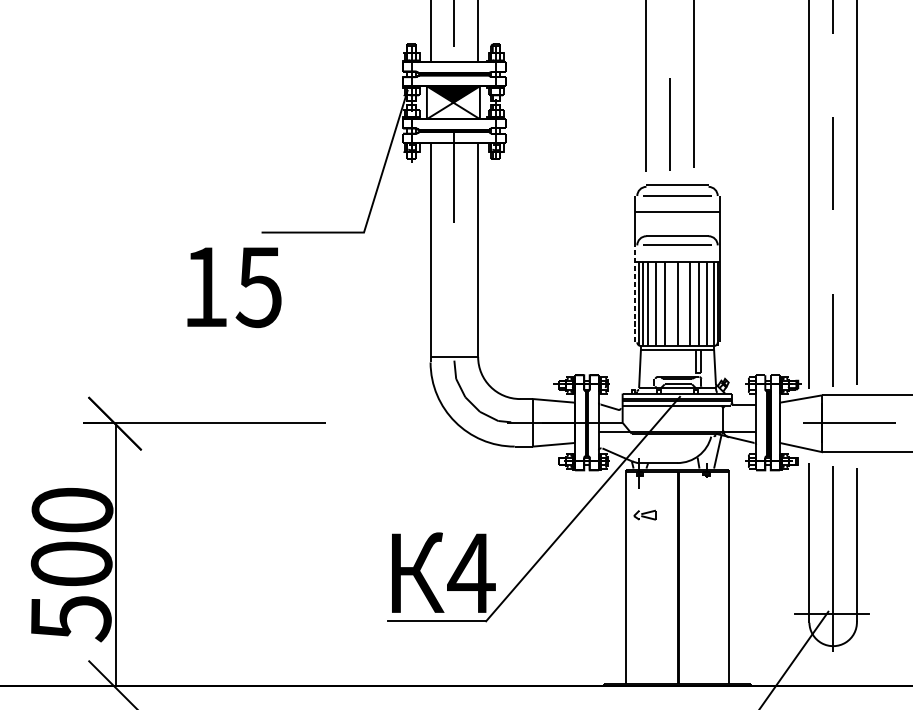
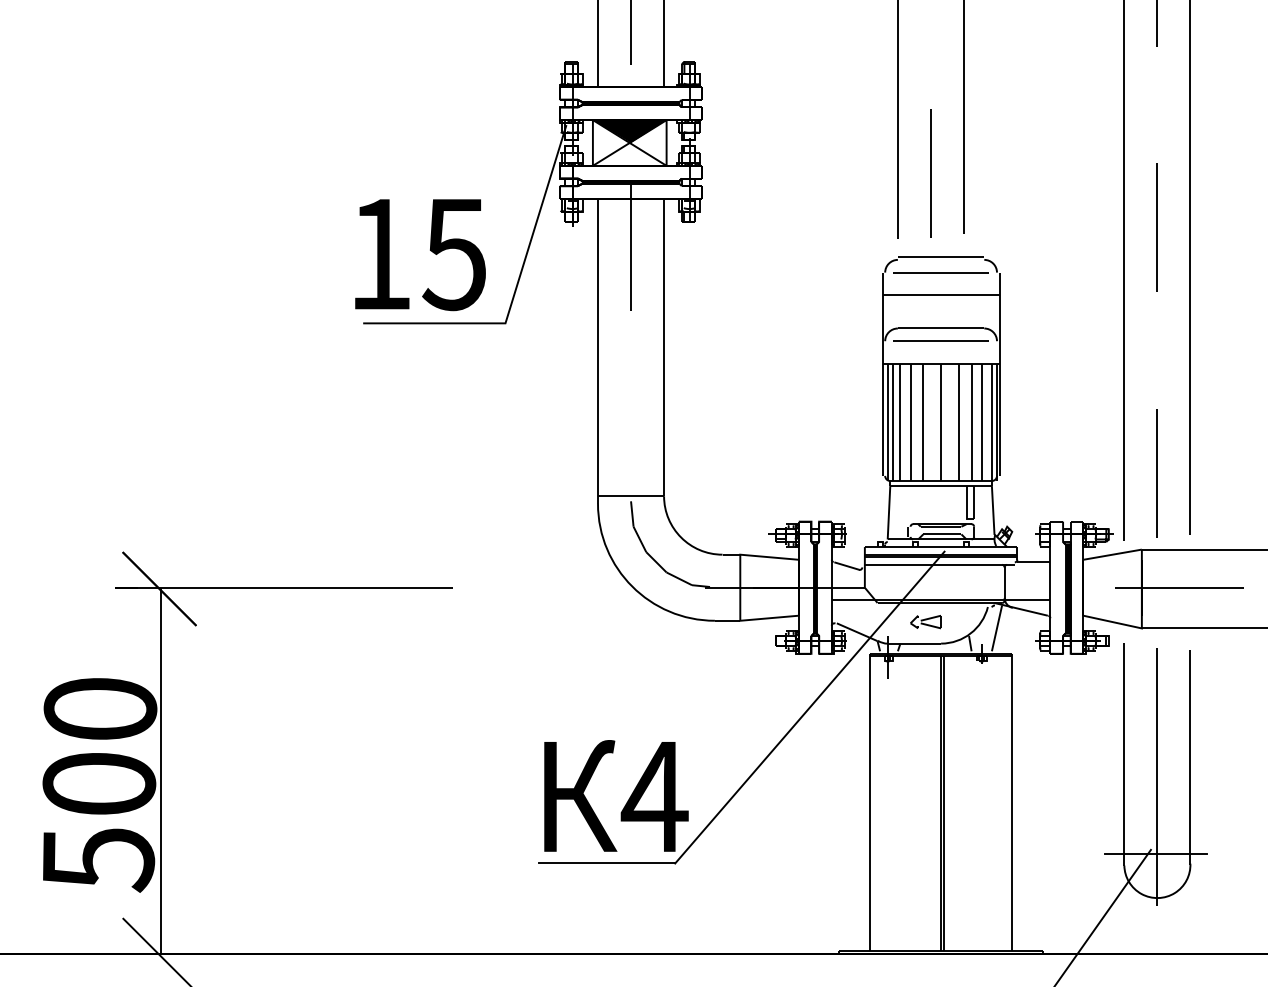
text: (234, 288) -> (420, 255), moved
line: (635, 293) -> (882, 408), dashed -> solid
part: (644, 515) -> (925, 622), moved

